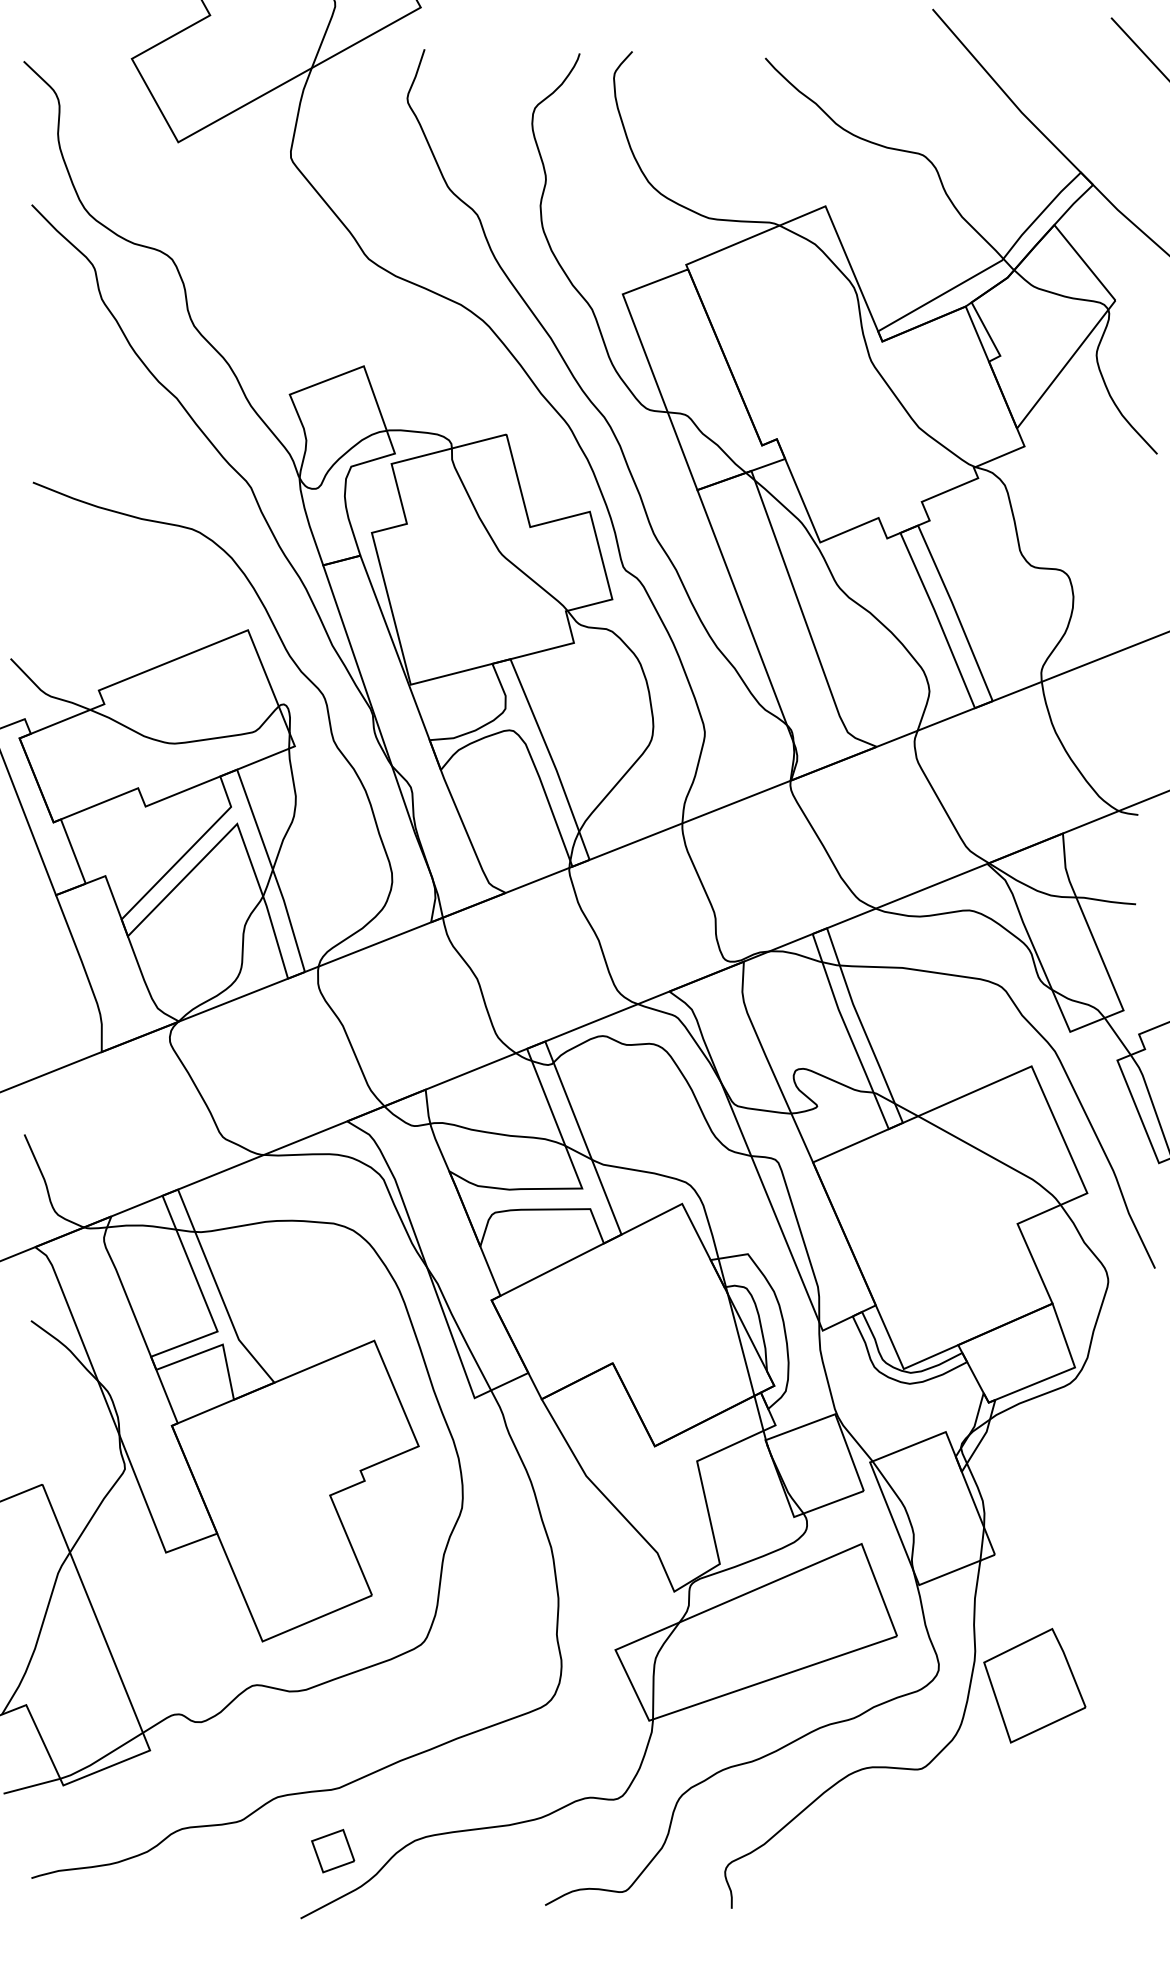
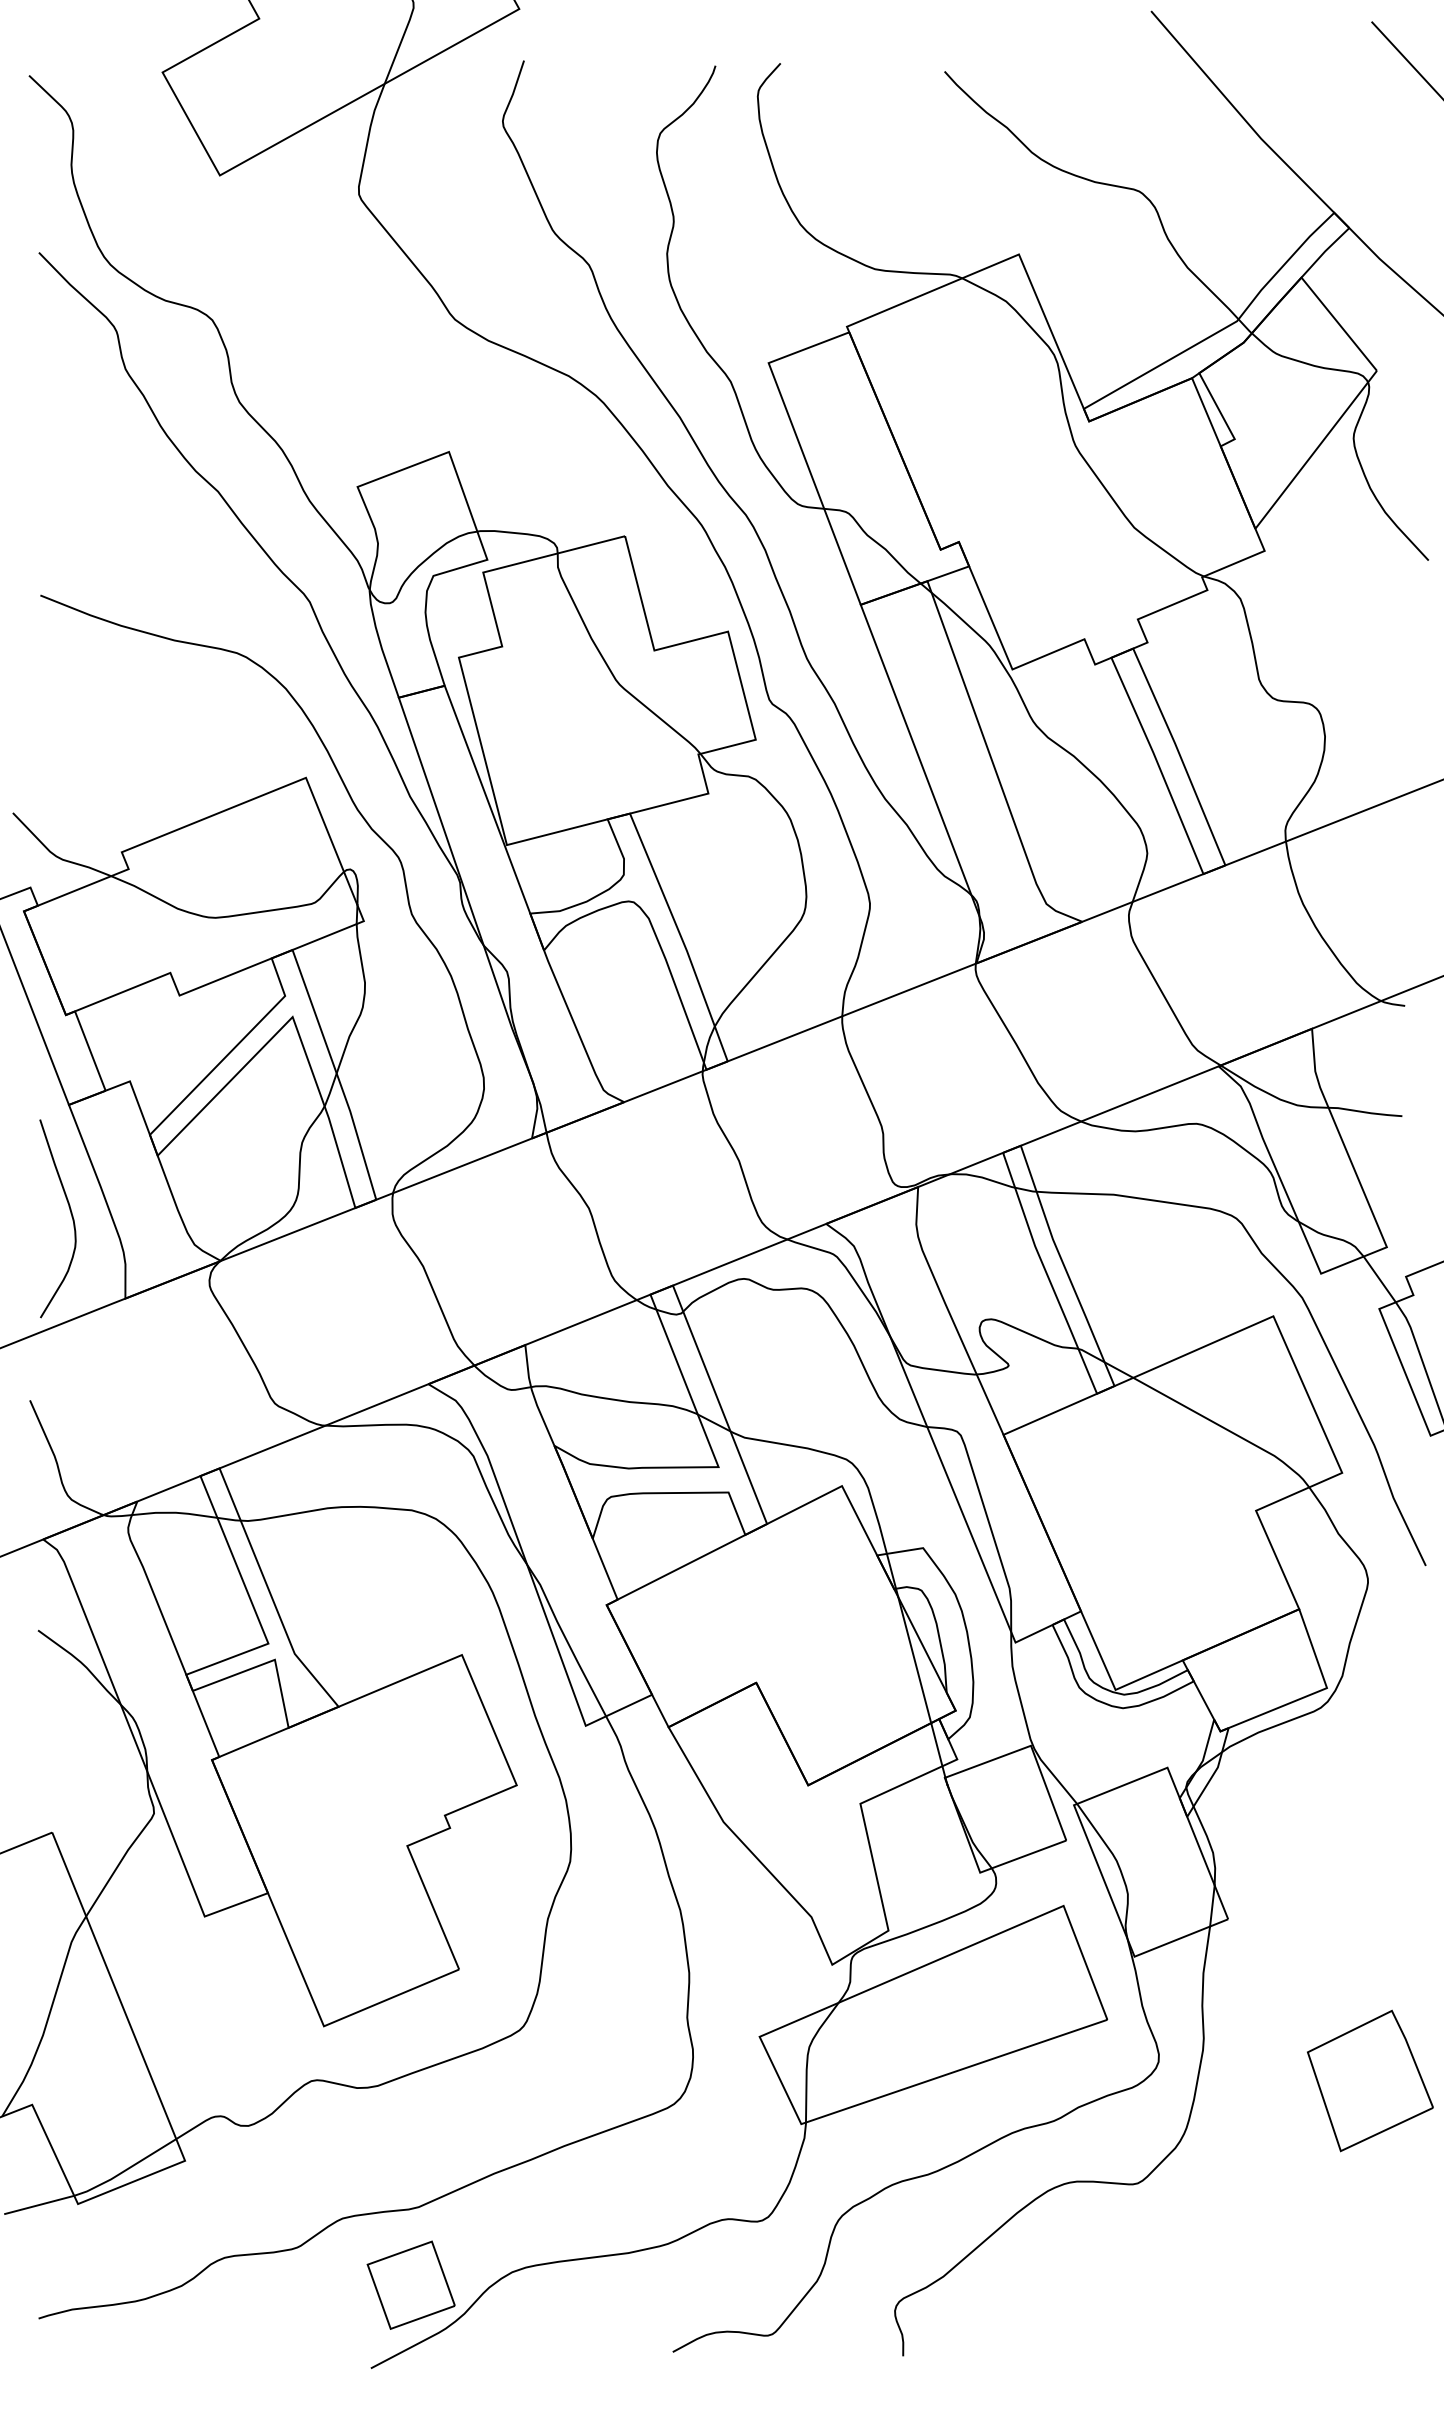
curve: (57, 983) -> (70, 1213), added
part: (1034, 1685) -> (1370, 2080), moved
part: (332, 1850) -> (410, 2284), size x1.67

